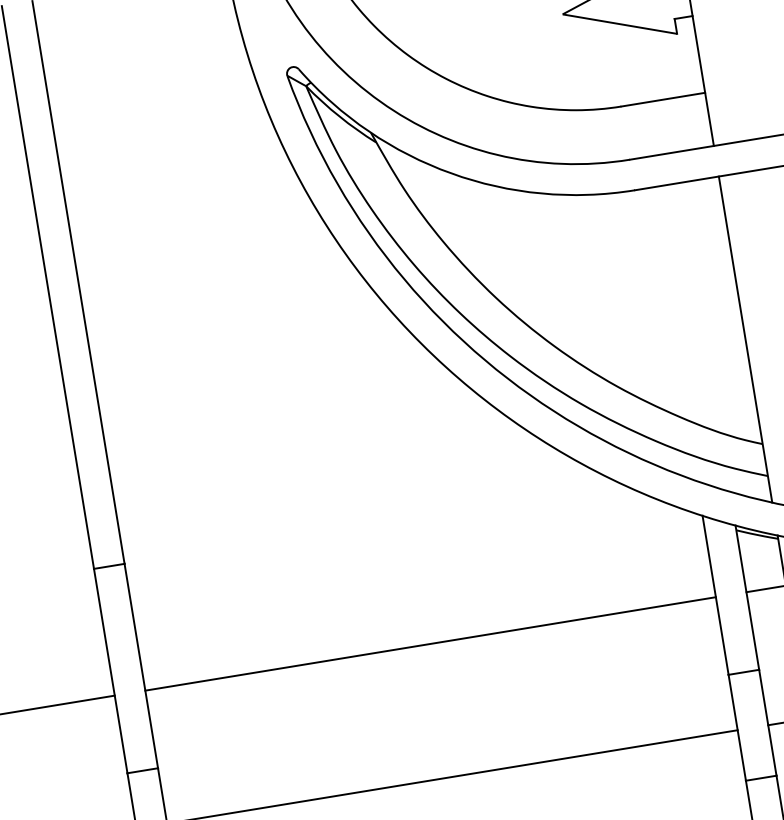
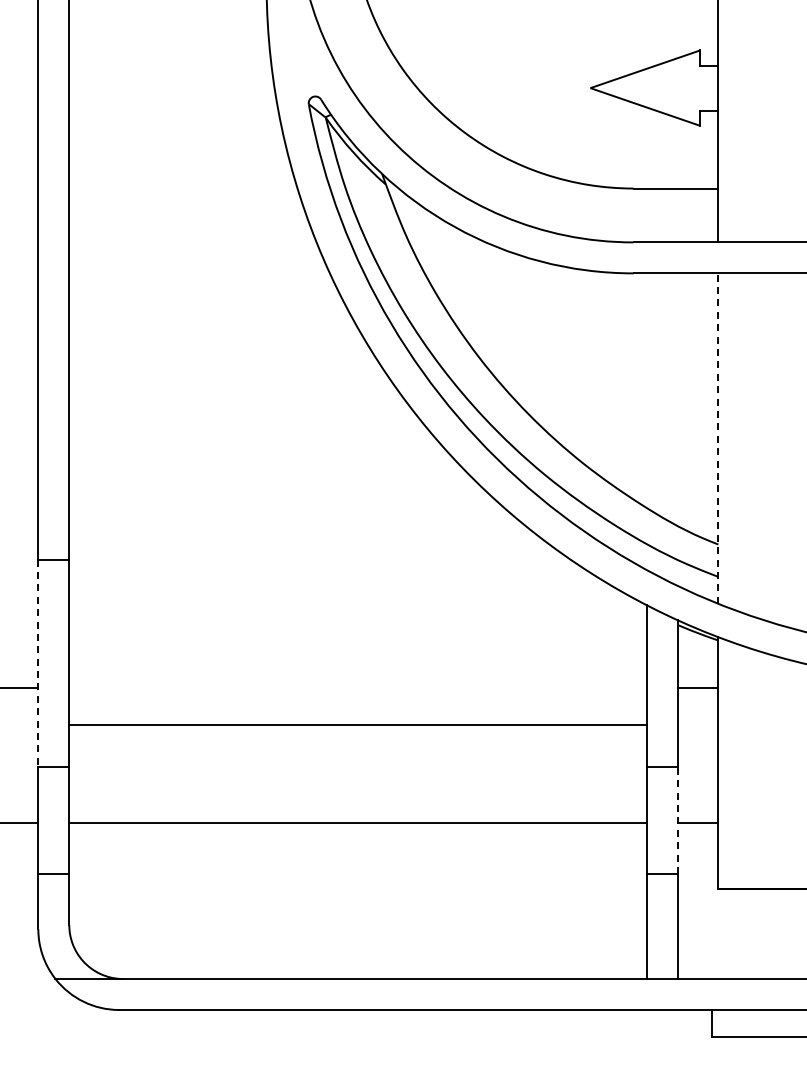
line: (745, 339) -> (718, 438), solid -> dashed
line: (430, 644) -> (358, 725), moved
line: (110, 671) -> (38, 663), solid -> dashed
line: (767, 722) -> (678, 820), solid -> dashed

